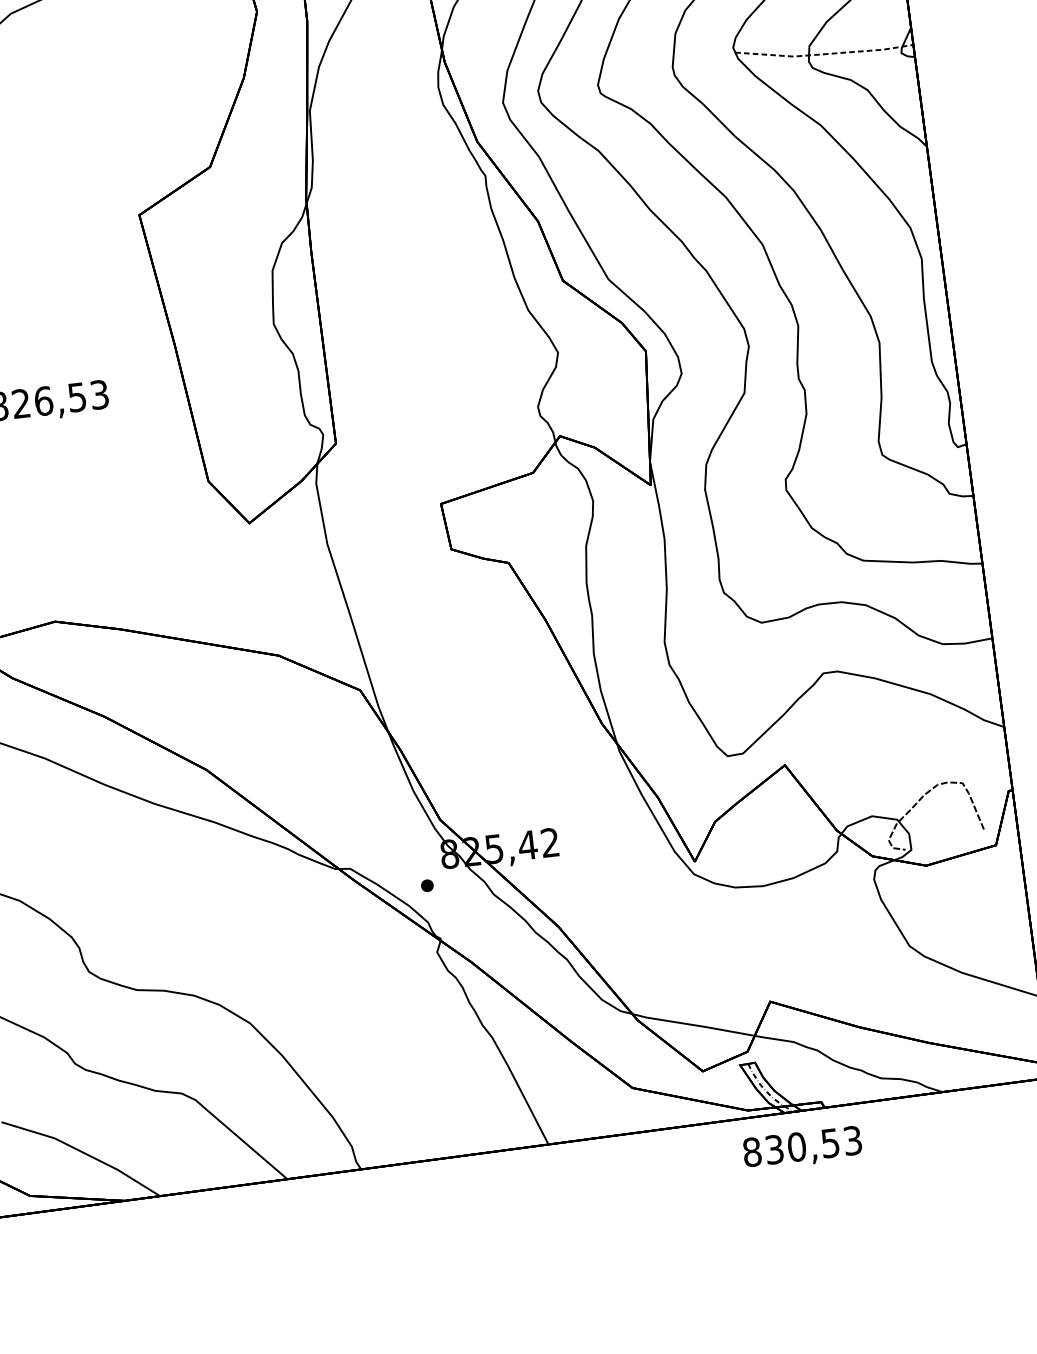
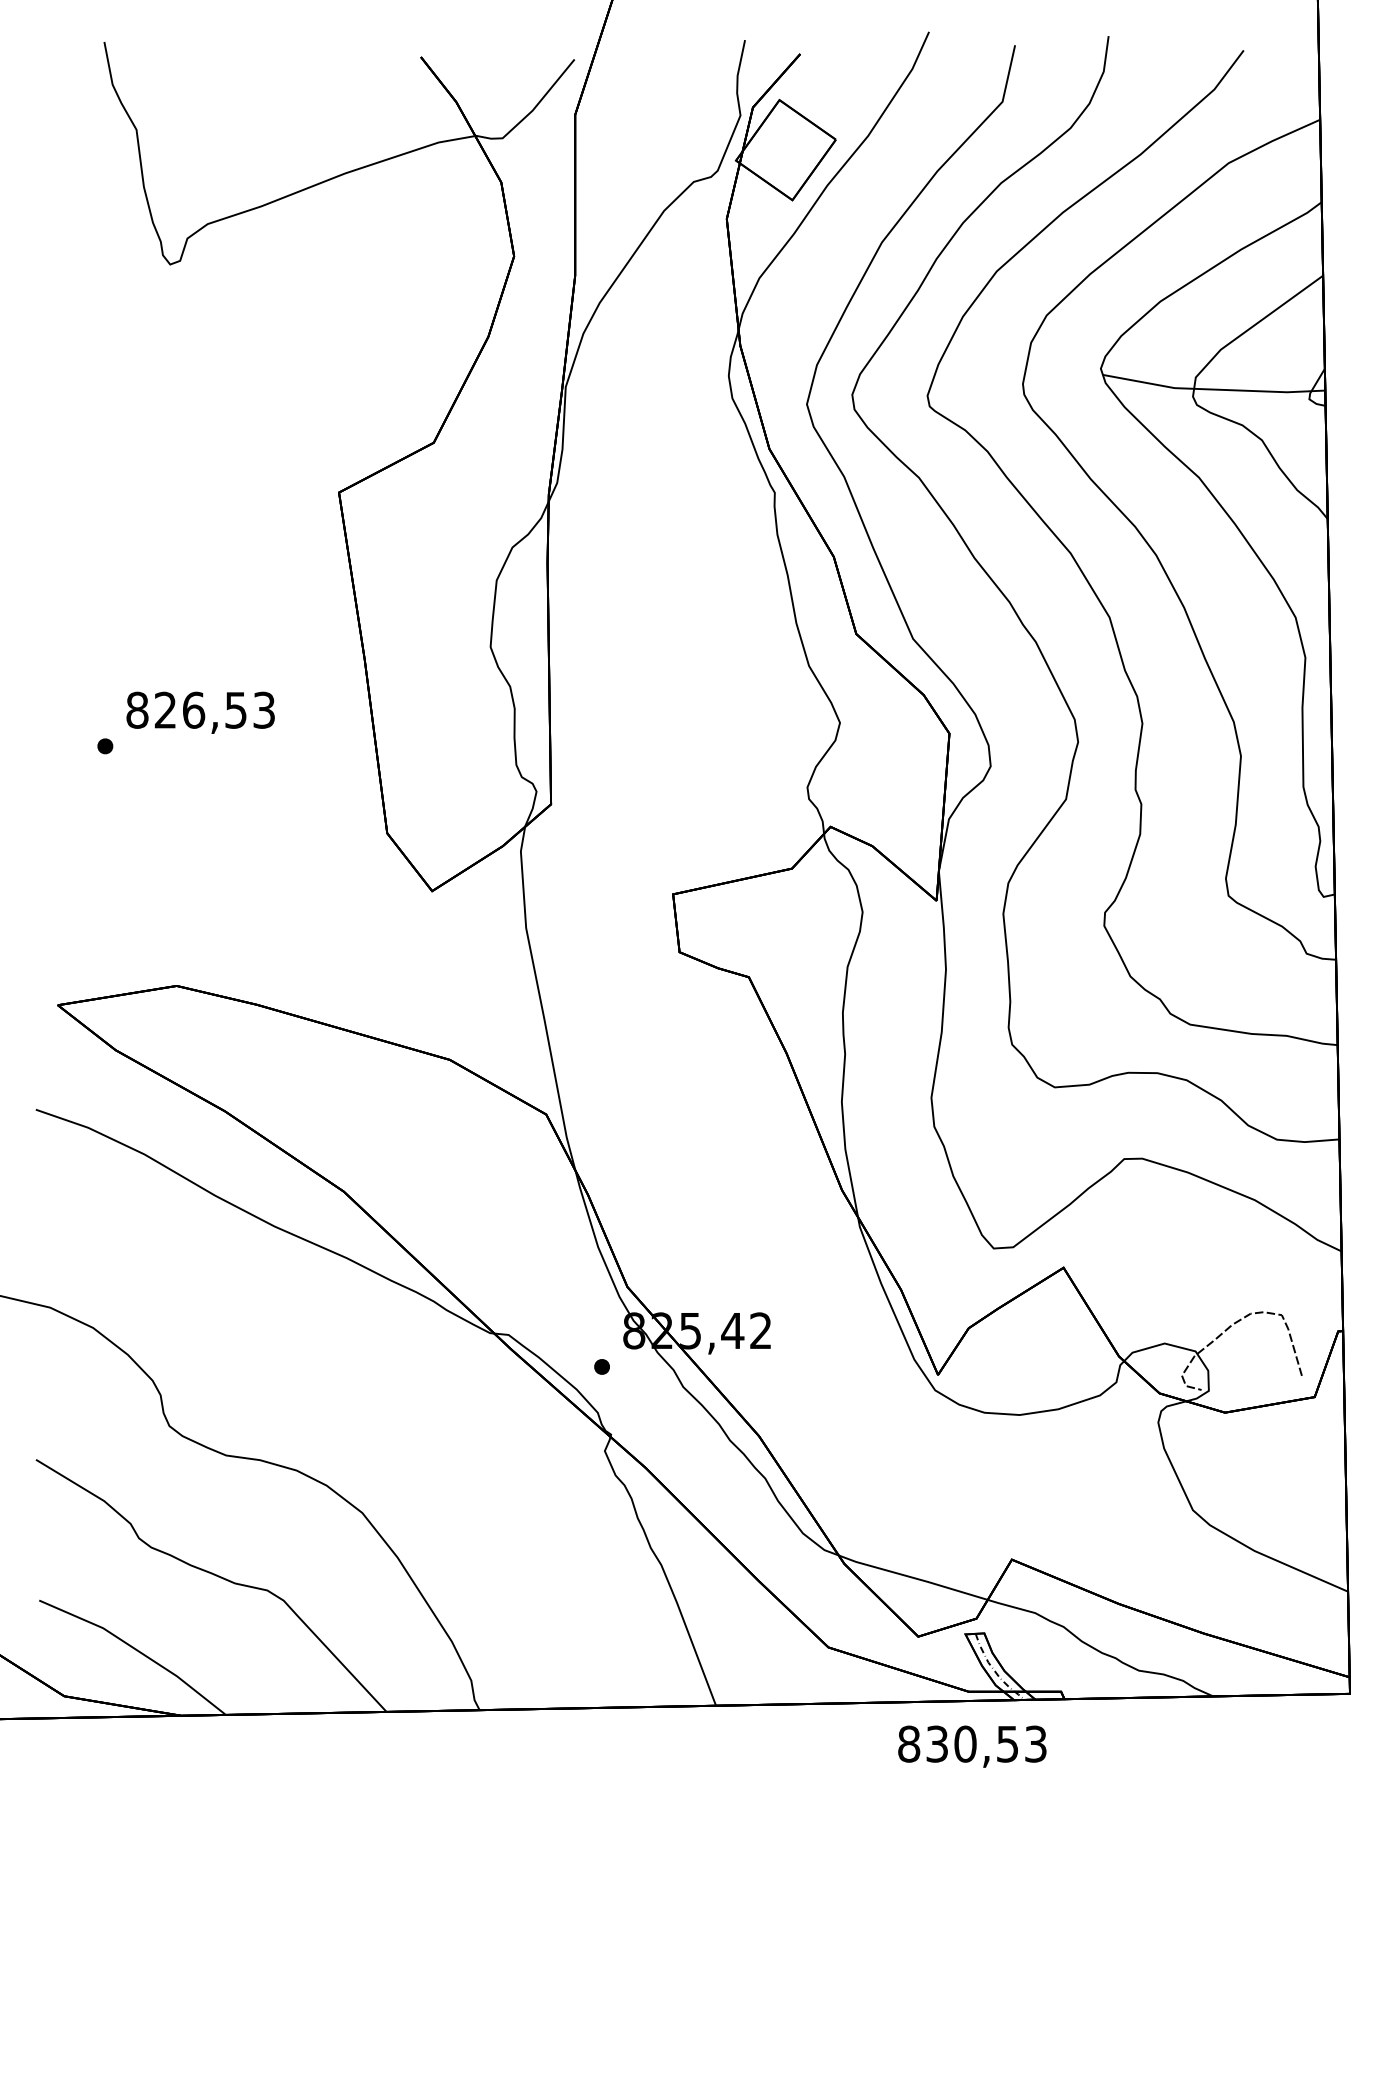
line: (824, 54) -> (1213, 389), dashed -> solid
text: (802, 1148) -> (972, 1746), moved

